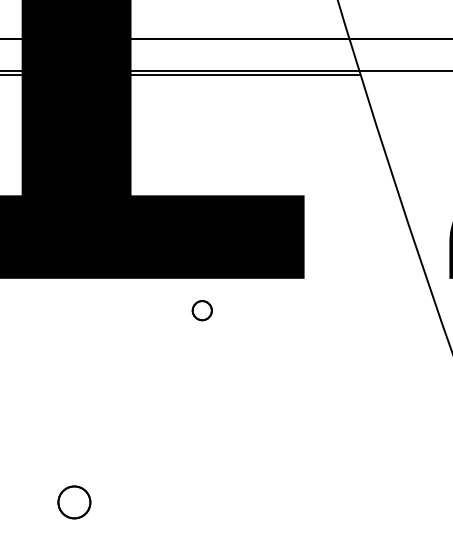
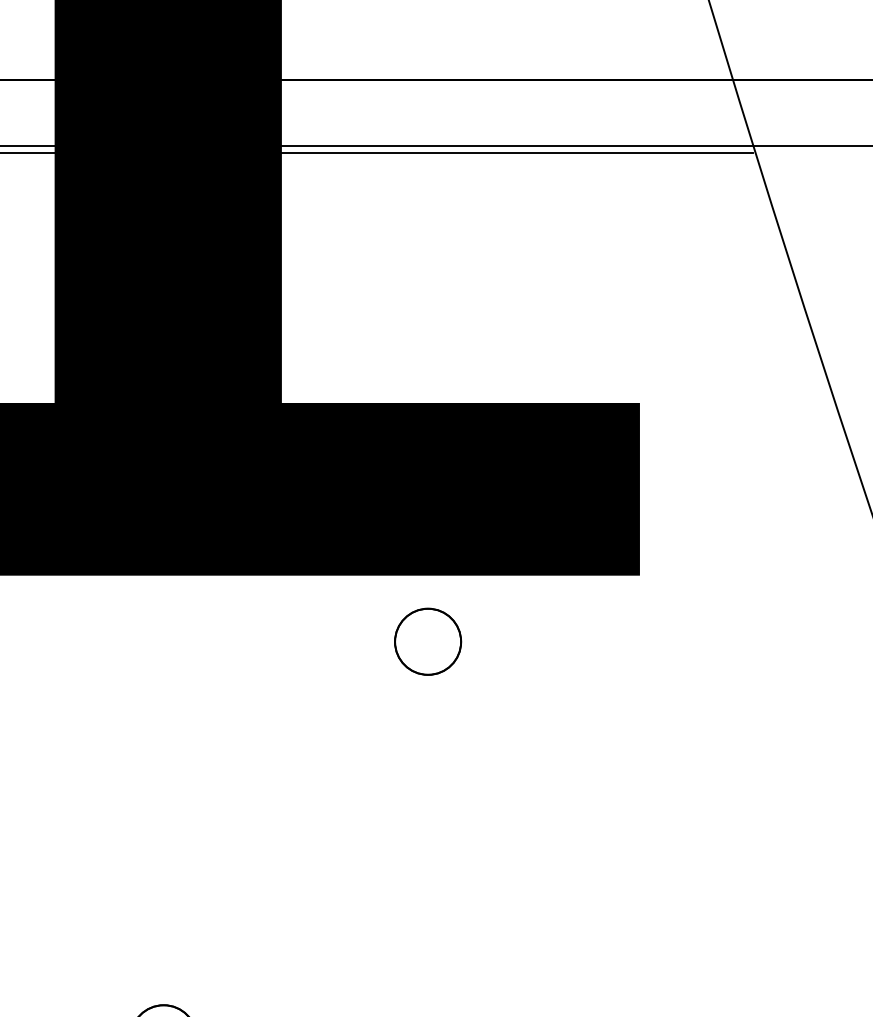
part: (202, 310) -> (428, 641), size x1.67

